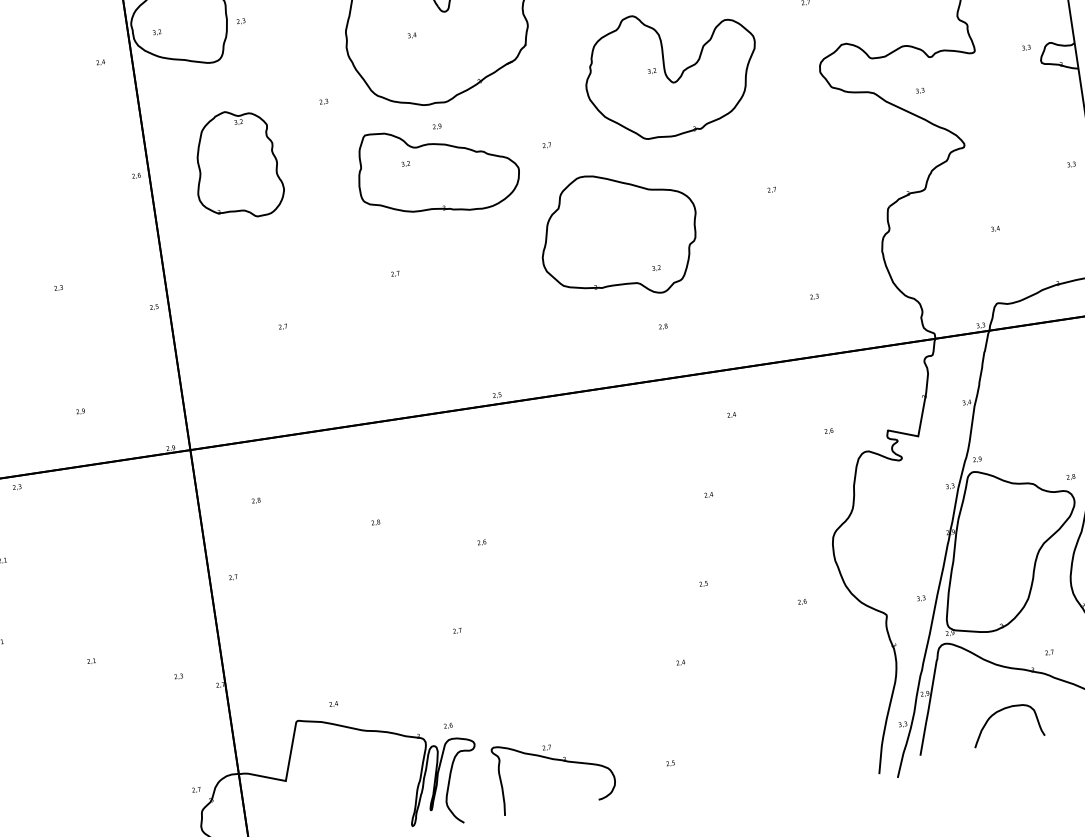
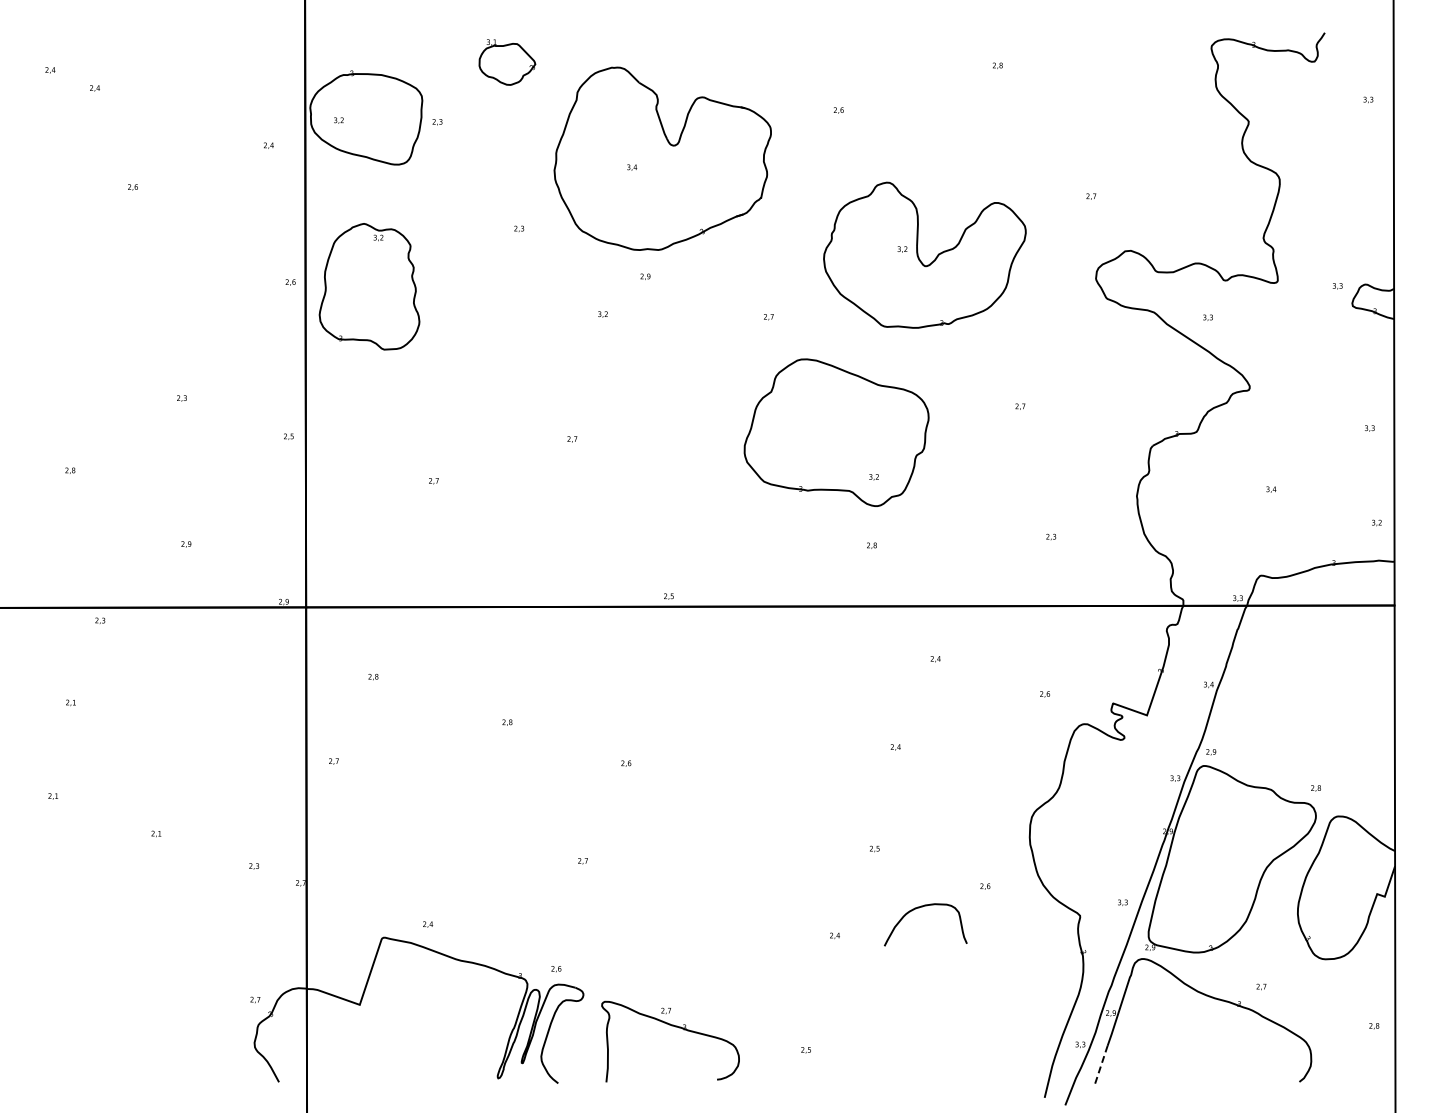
part: (237, 164) -> (369, 286), moved
part: (437, 169) -> (638, 326), removed
curve: (1000, 711) -> (919, 908), moved
line: (923, 738) -> (1101, 1064), solid -> dashed

